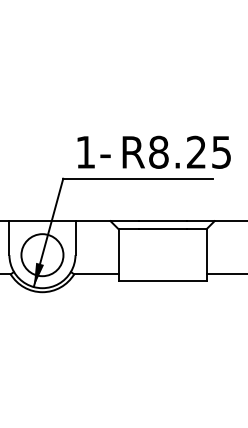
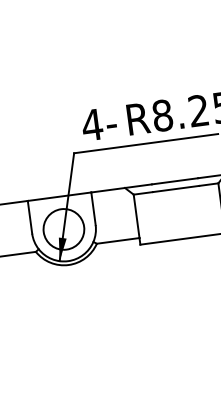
text: (85, 152) -> (92, 125), 1- -> 4-

